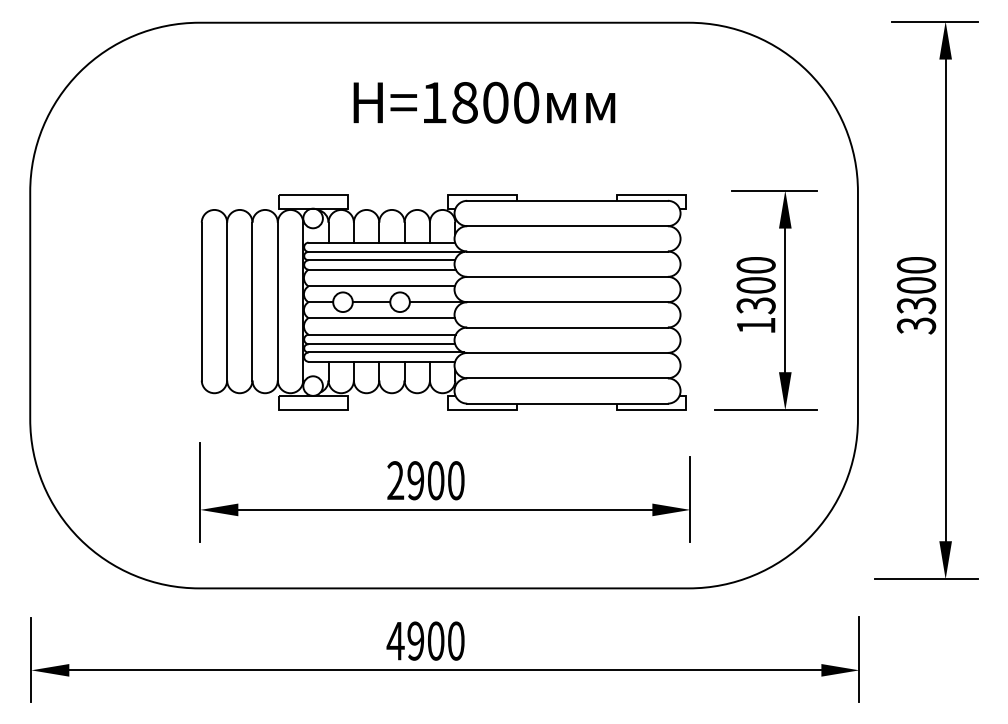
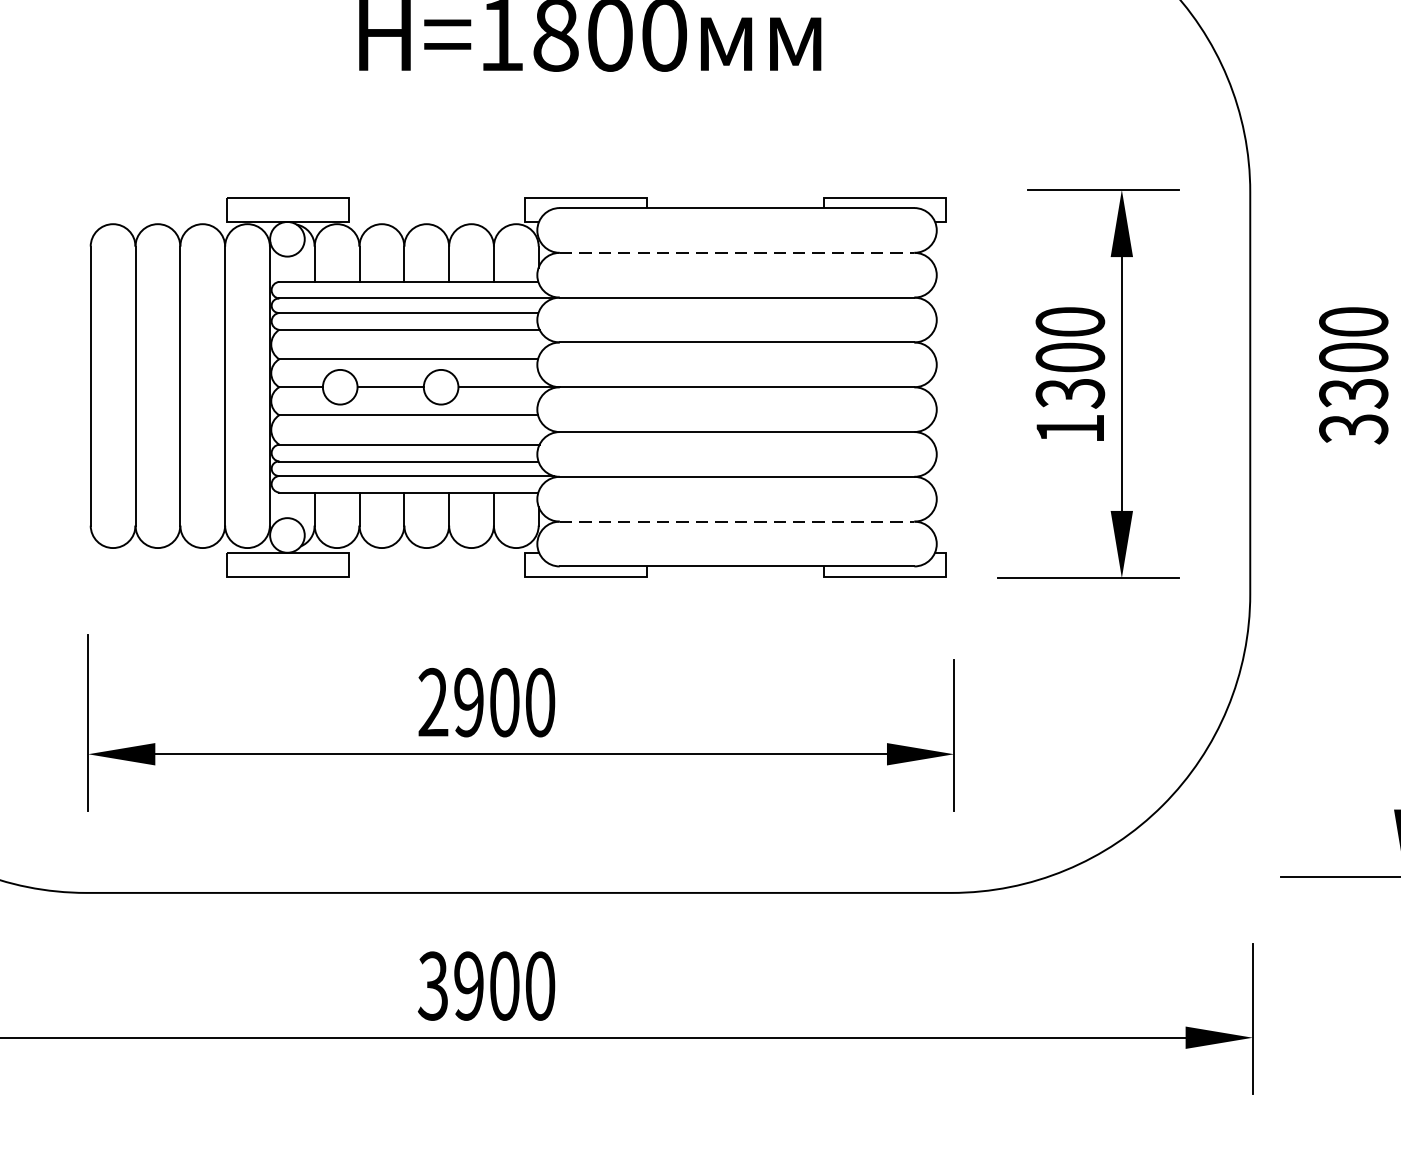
line: (568, 226) -> (738, 253), solid -> dashed
line: (568, 378) -> (738, 522), solid -> dashed
text: (395, 640) -> (433, 985), 4900 -> 3900

